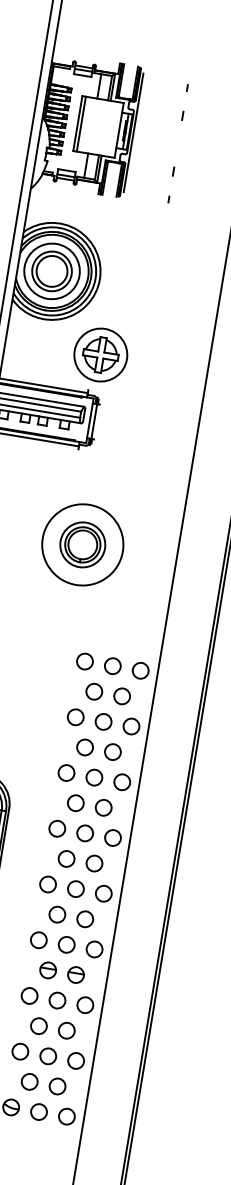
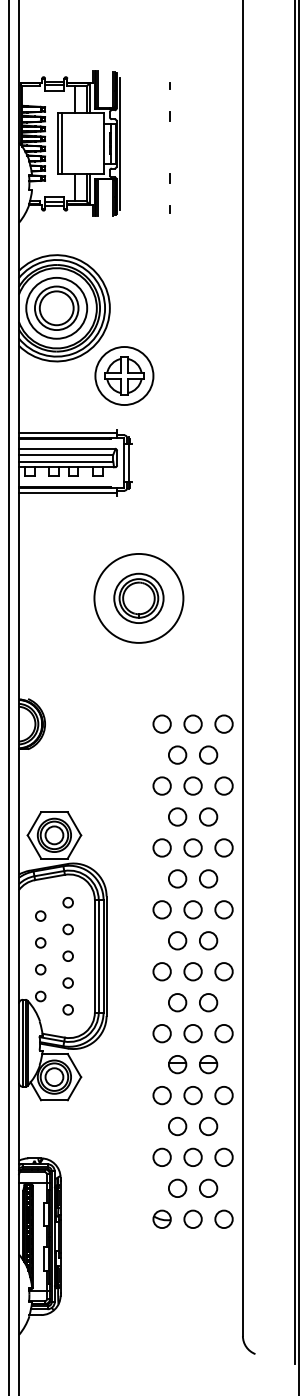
part: (100, 354) -> (124, 375), moved

